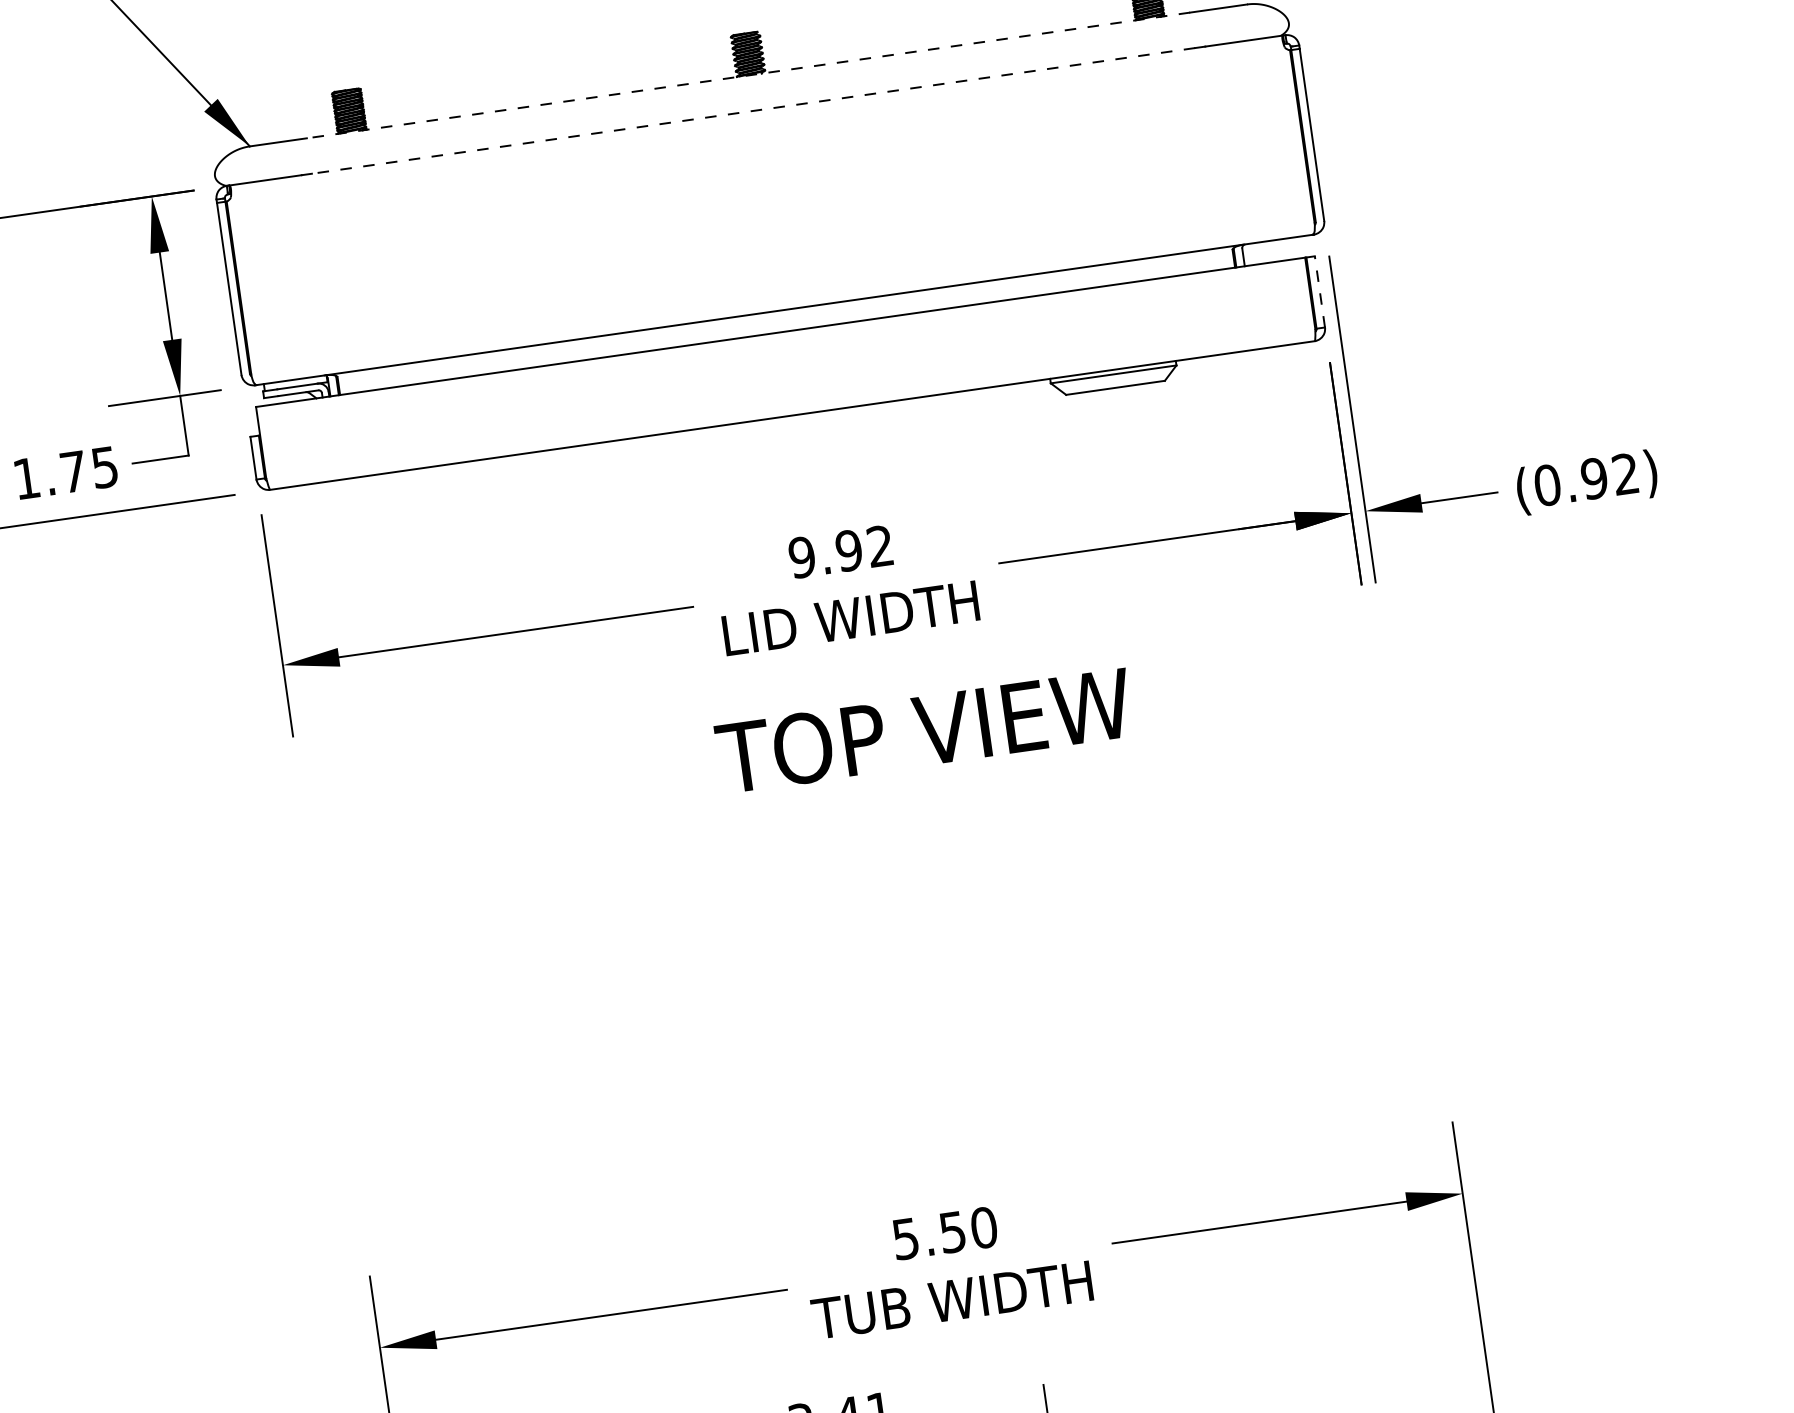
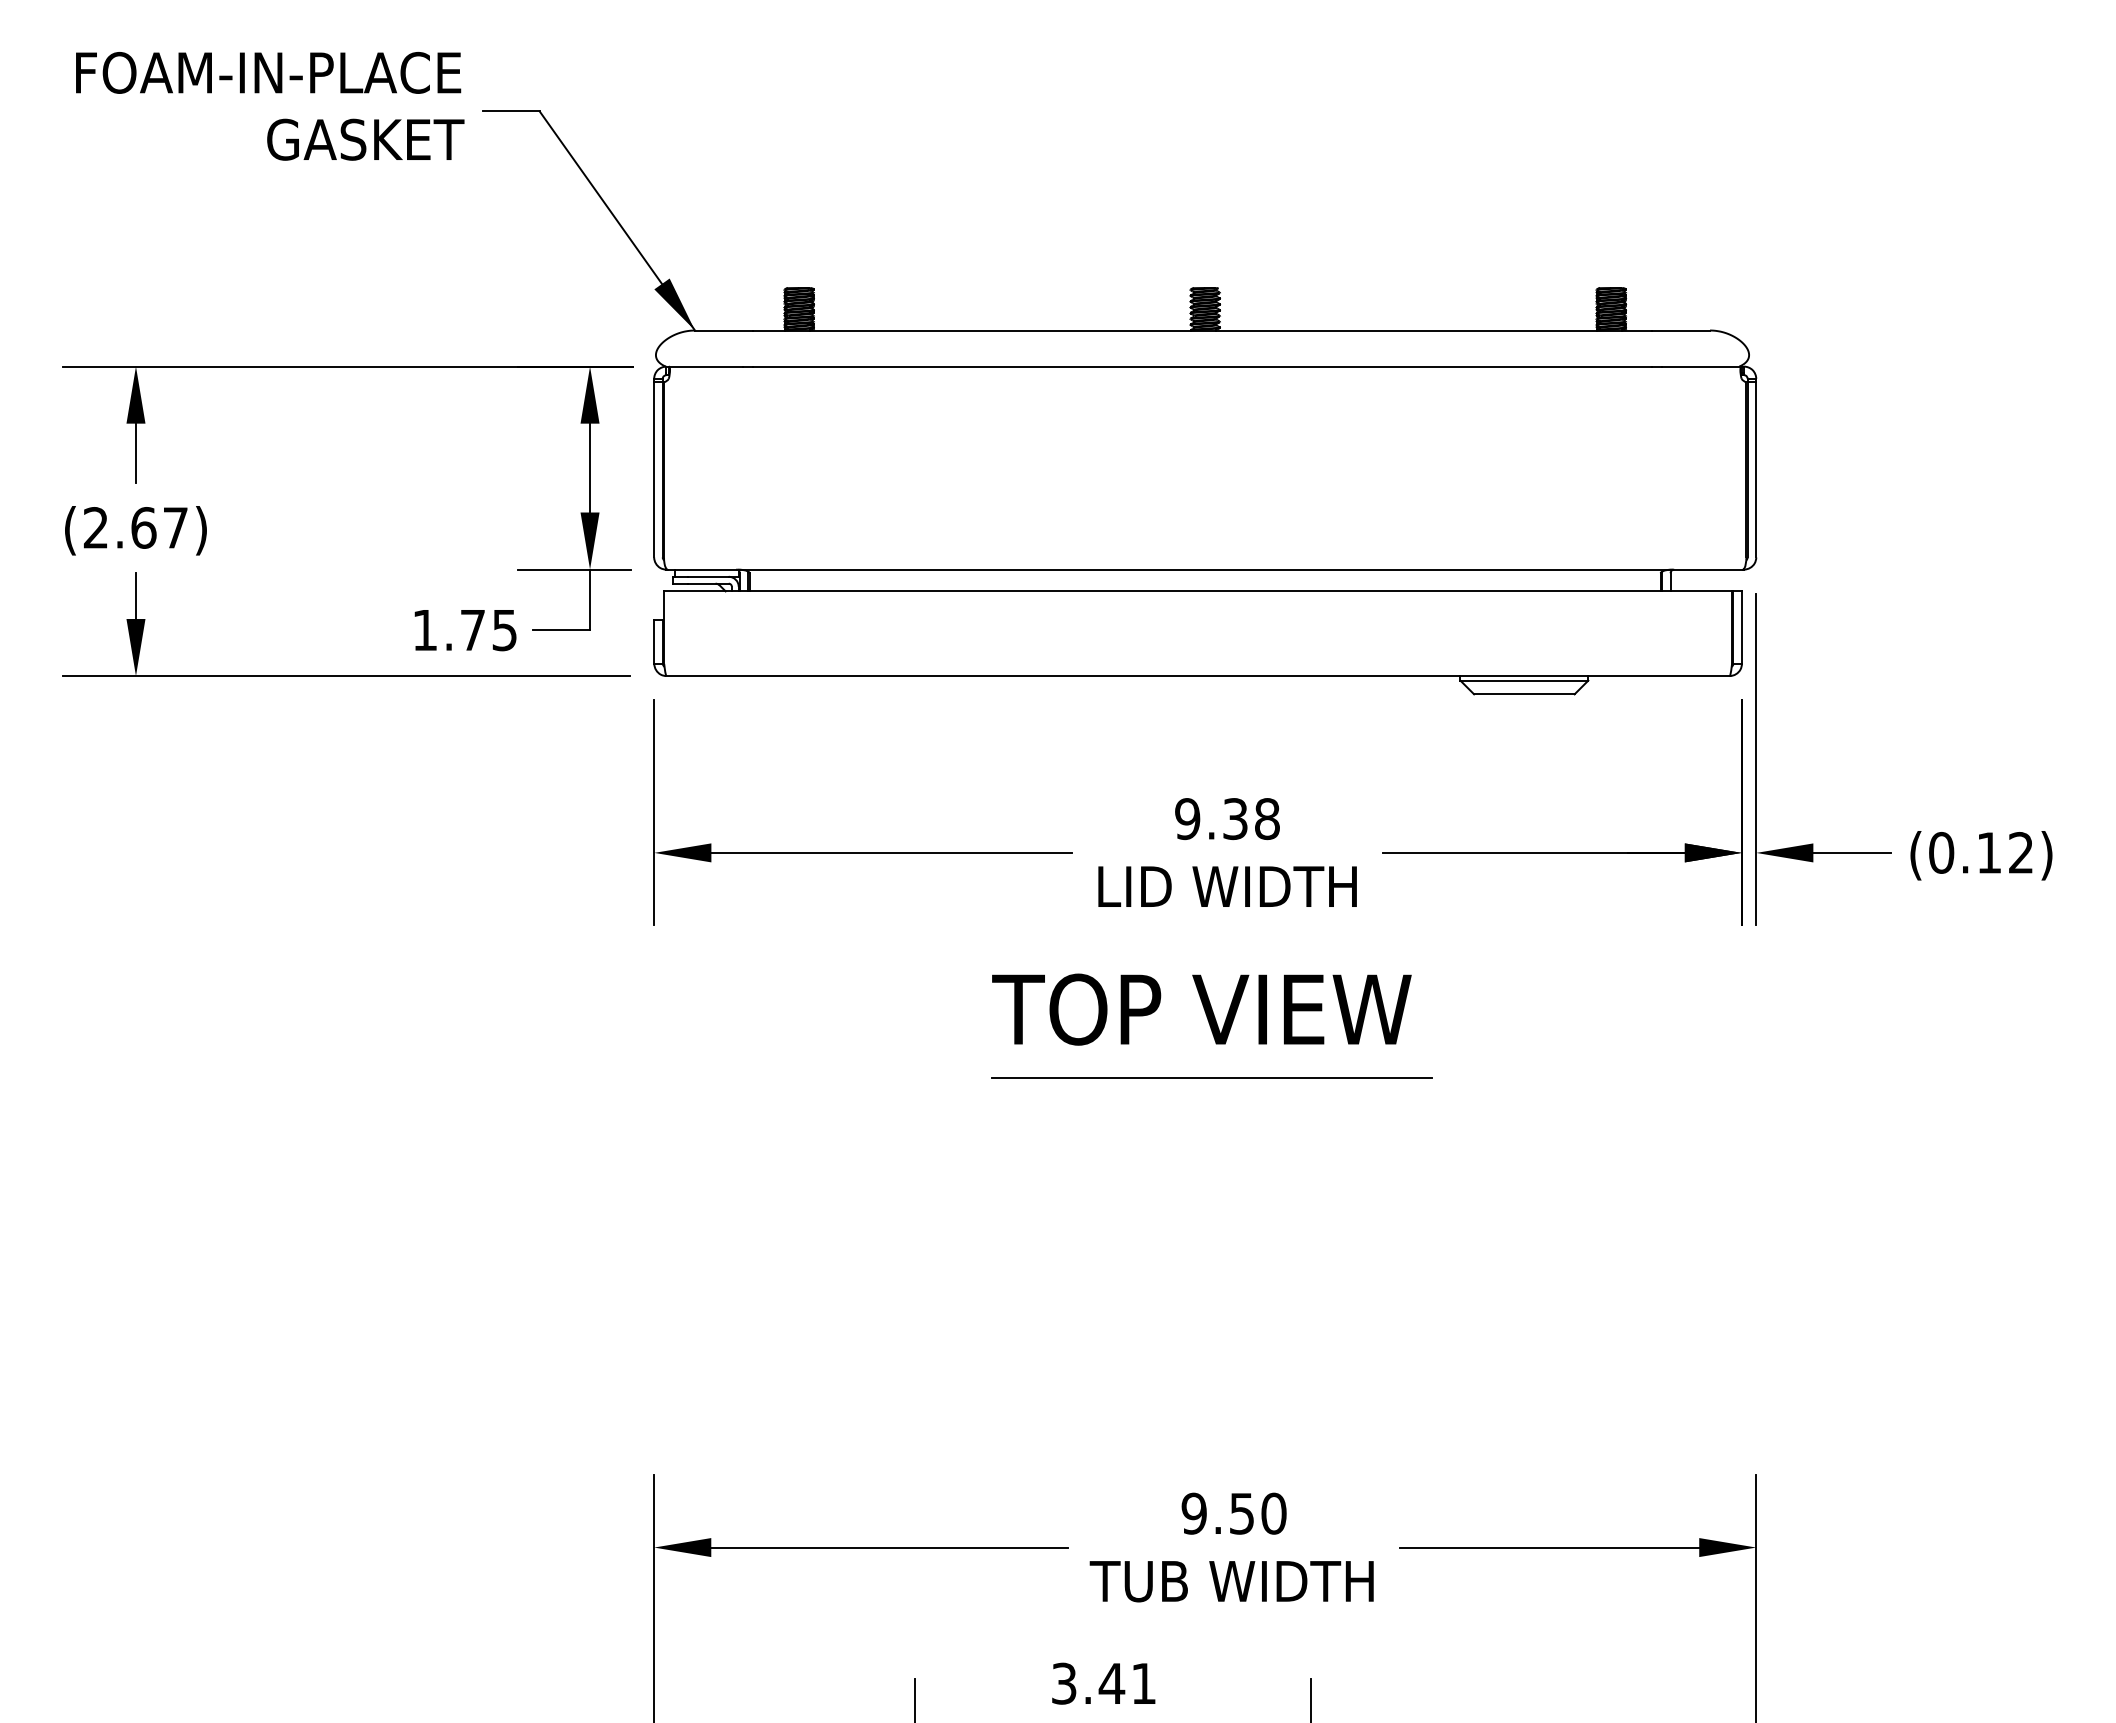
line: (748, 75) -> (1202, 330), dashed -> solid
line: (753, 110) -> (1202, 366), dashed -> solid
line: (1319, 291) -> (1741, 627), dashed -> solid
text: (1593, 478) -> (1988, 852), (0.92) -> (0.12)
text: (863, 549) -> (1250, 819), 9.92 -> 9.38
text: (923, 731) -> (1201, 1009), moved
line: (861, 809) -> (1211, 1078), added
text: (905, 1238) -> (1193, 1513), 5.50 -> 9.50

